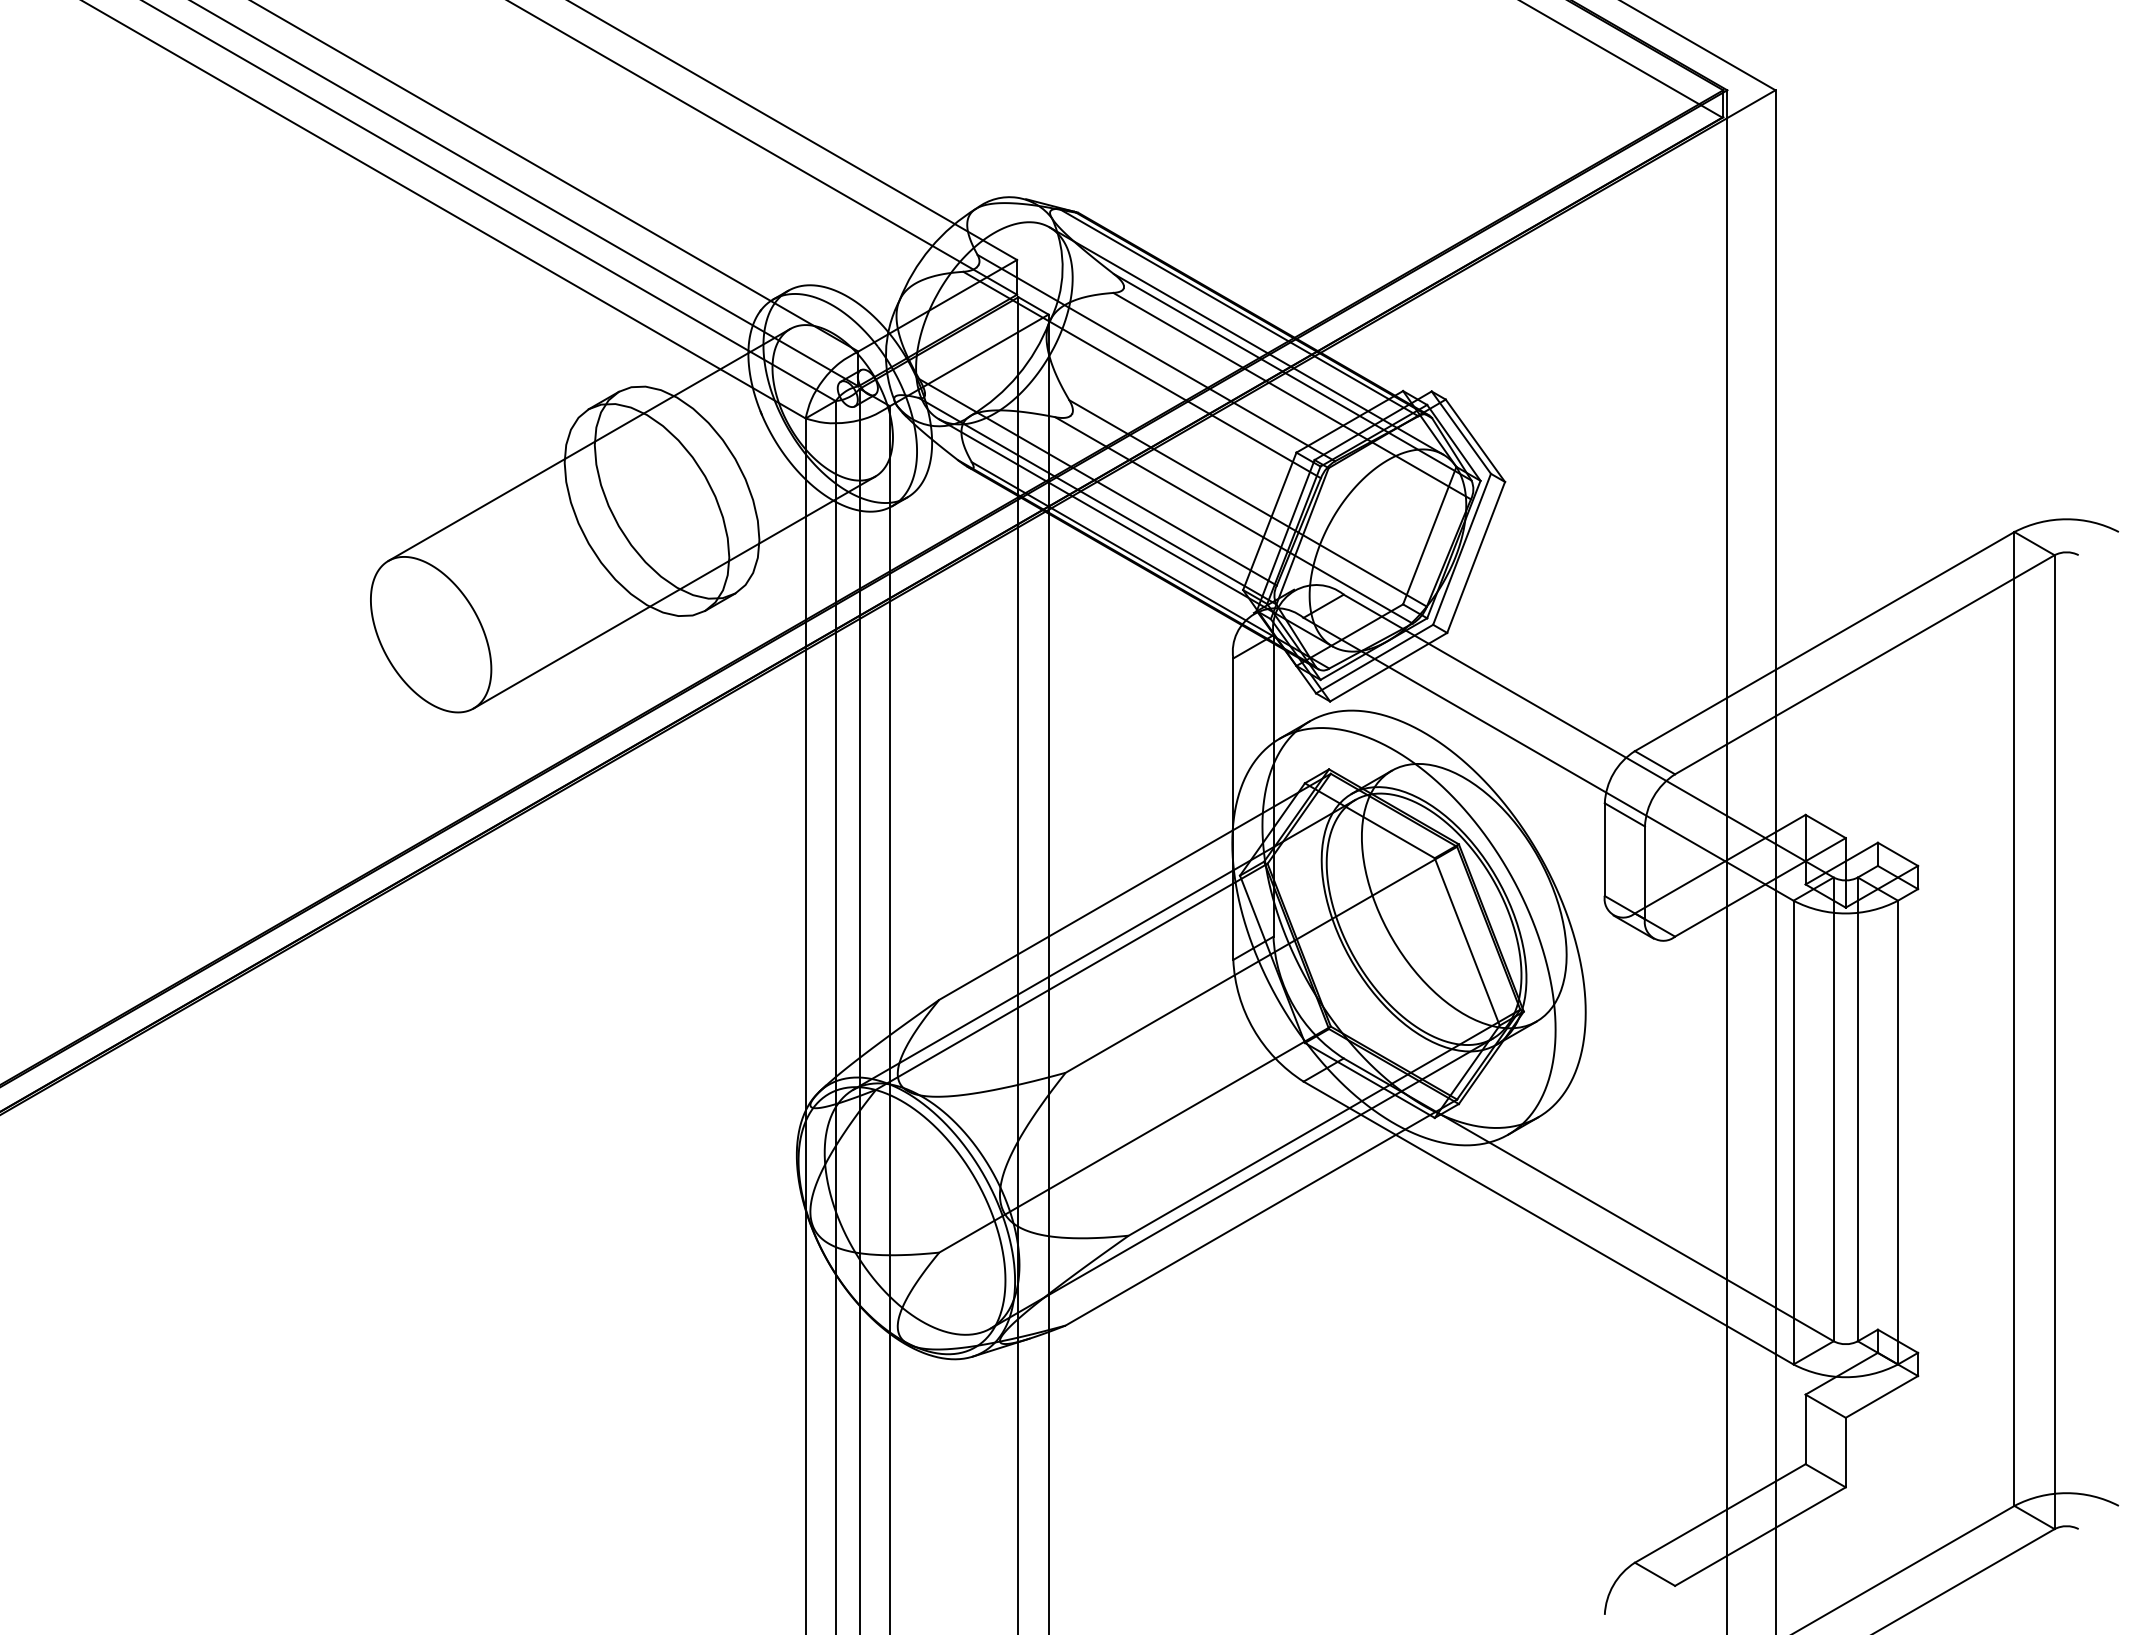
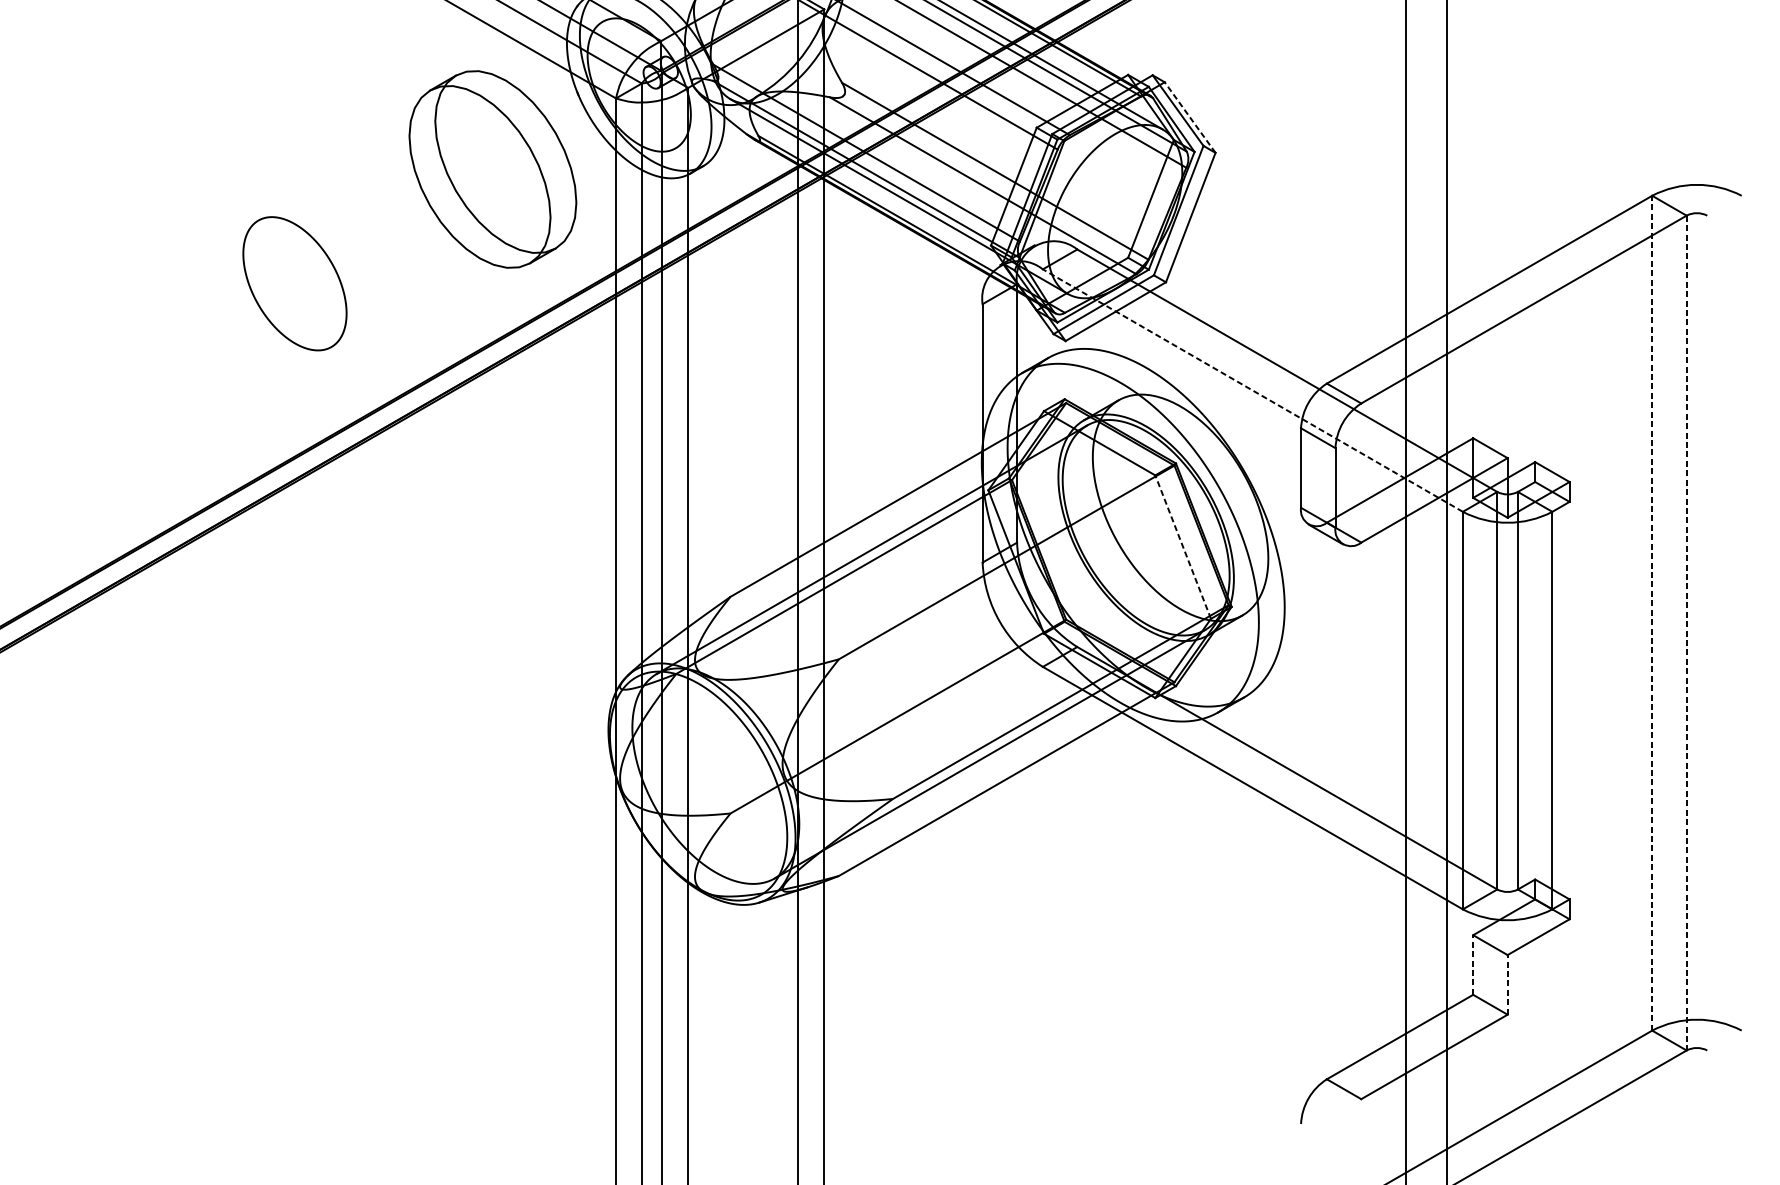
line: (1475, 440) -> (1190, 117), solid -> dashed
line: (589, 444) -> (430, 120), removed
line: (674, 592) -> (503, 247), removed
line: (1548, 759) -> (1252, 390), solid -> dashed
line: (1467, 941) -> (1183, 546), solid -> dashed
line: (2014, 1018) -> (1652, 612), solid -> dashed
line: (2054, 1042) -> (1686, 633), solid -> dashed
line: (1805, 1429) -> (1473, 965), solid -> dashed
line: (1845, 1452) -> (1507, 984), solid -> dashed

